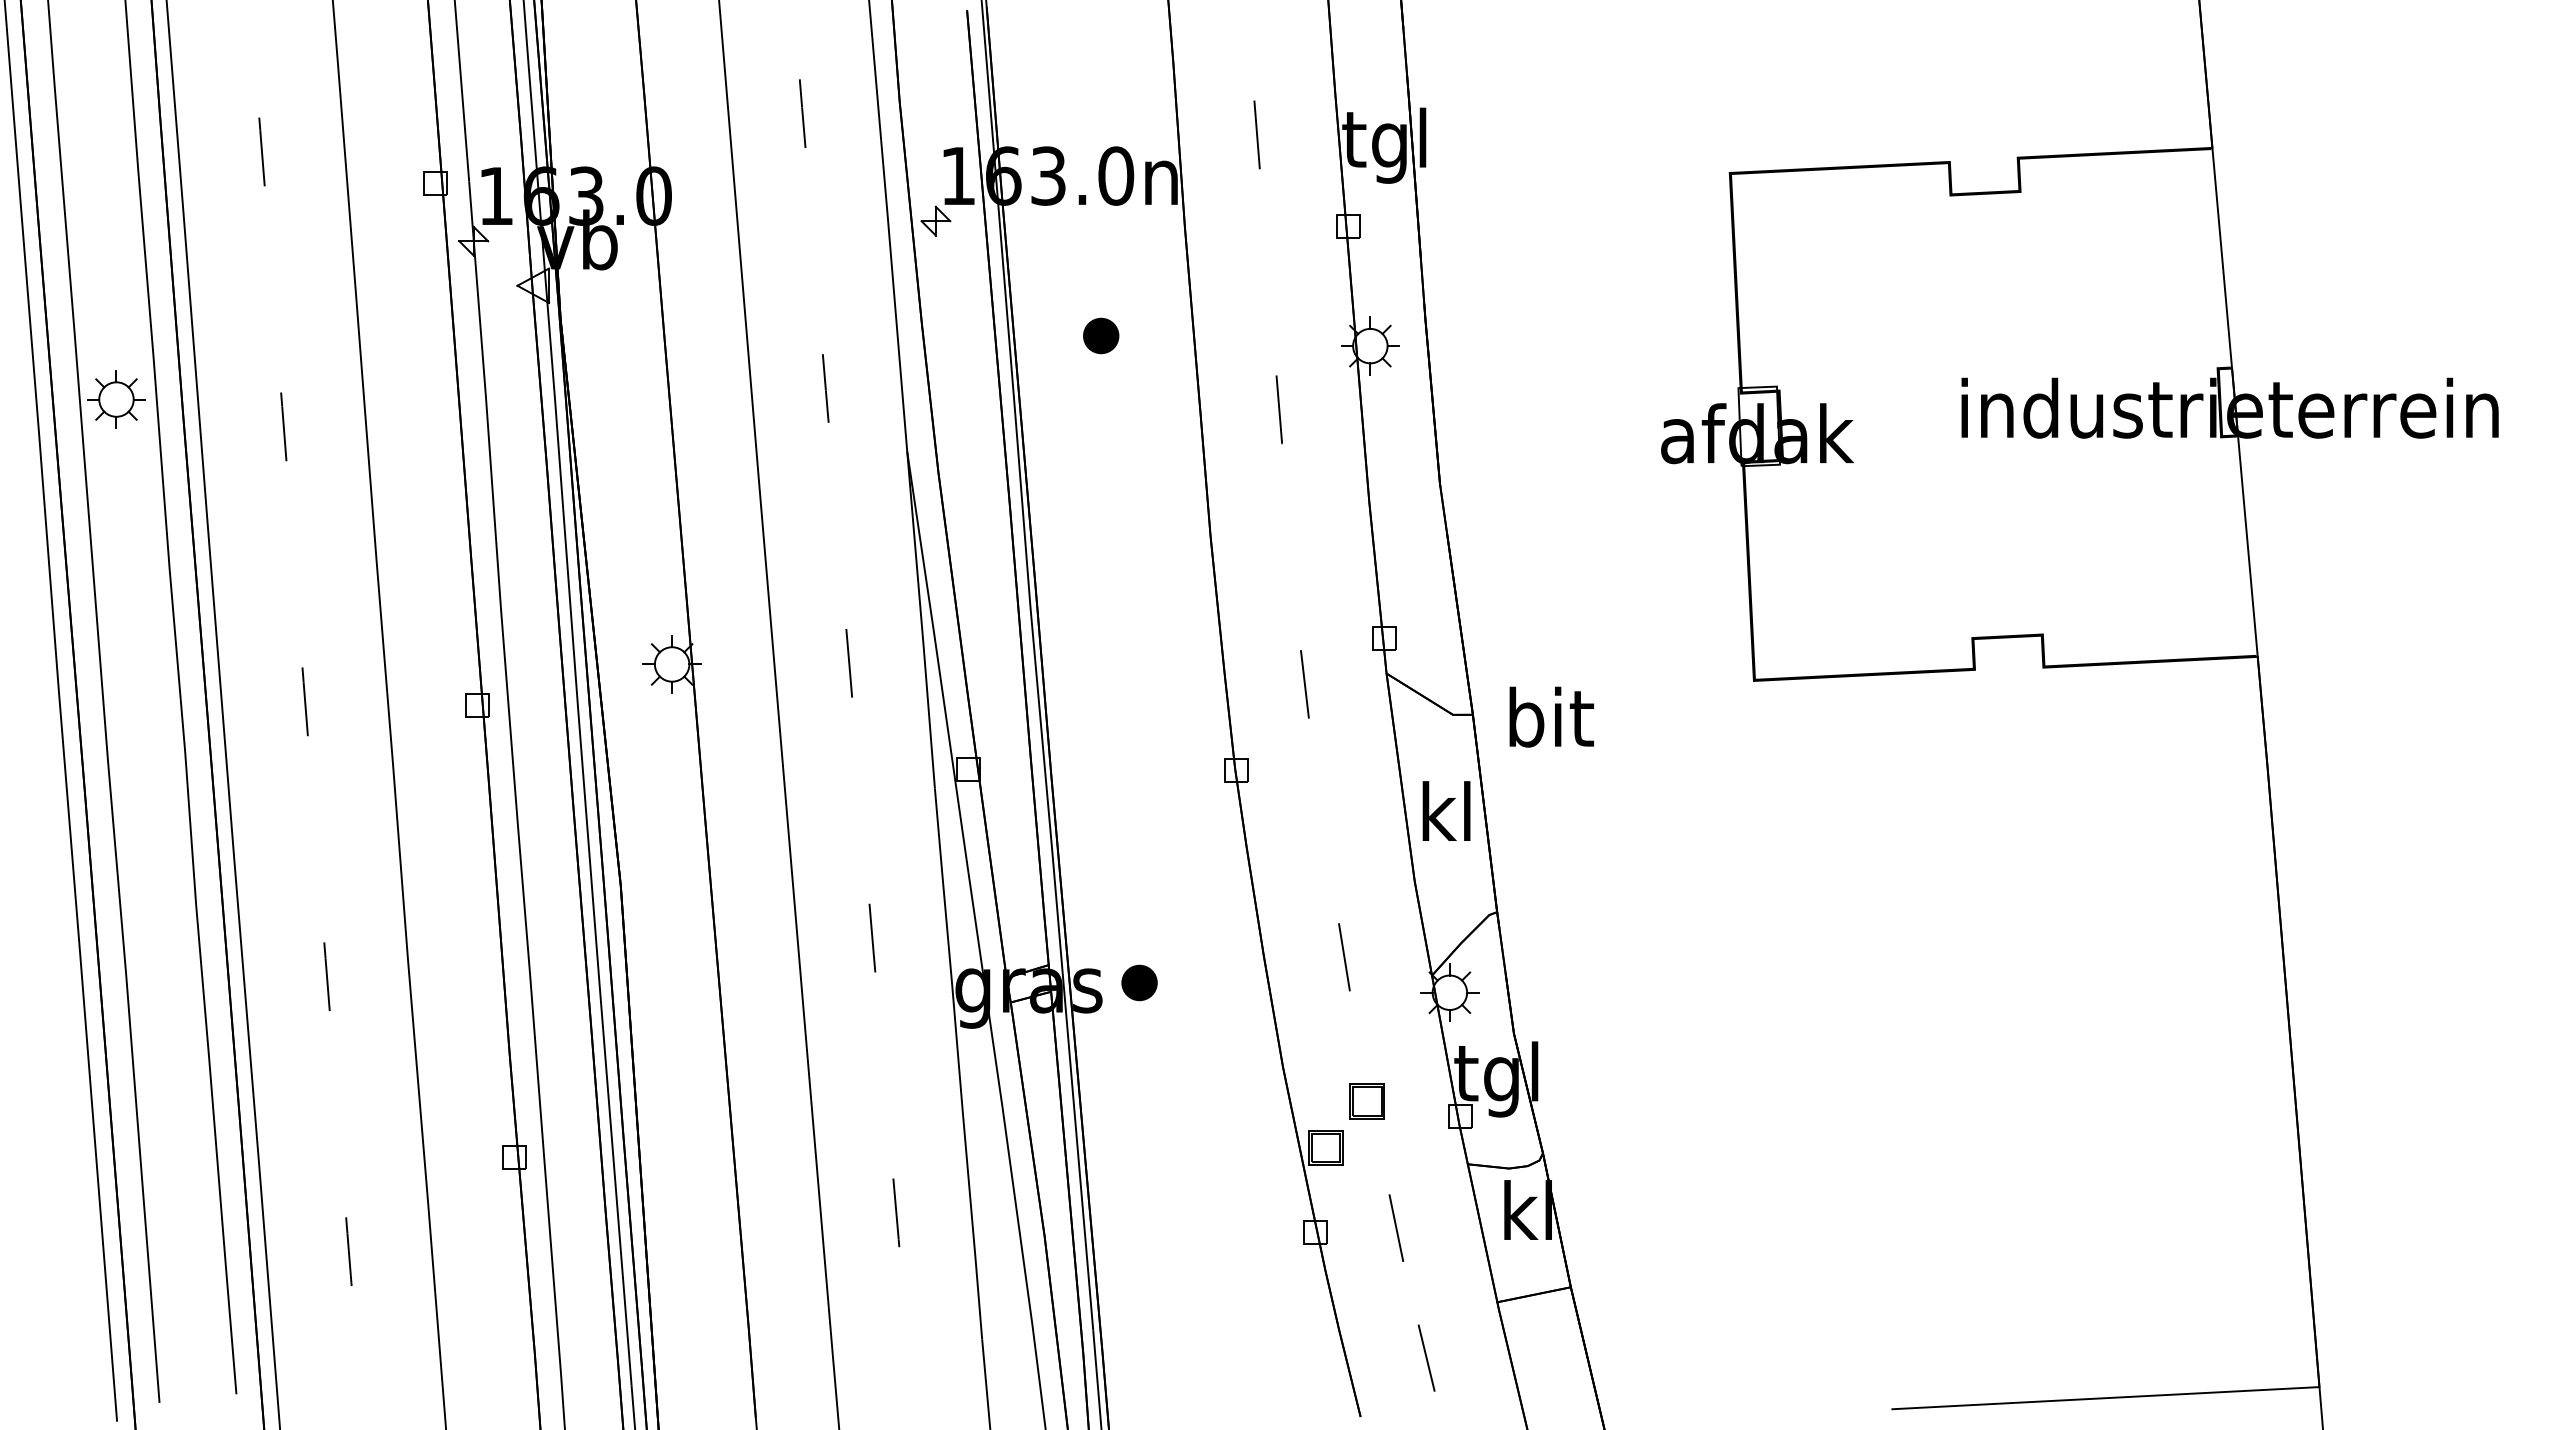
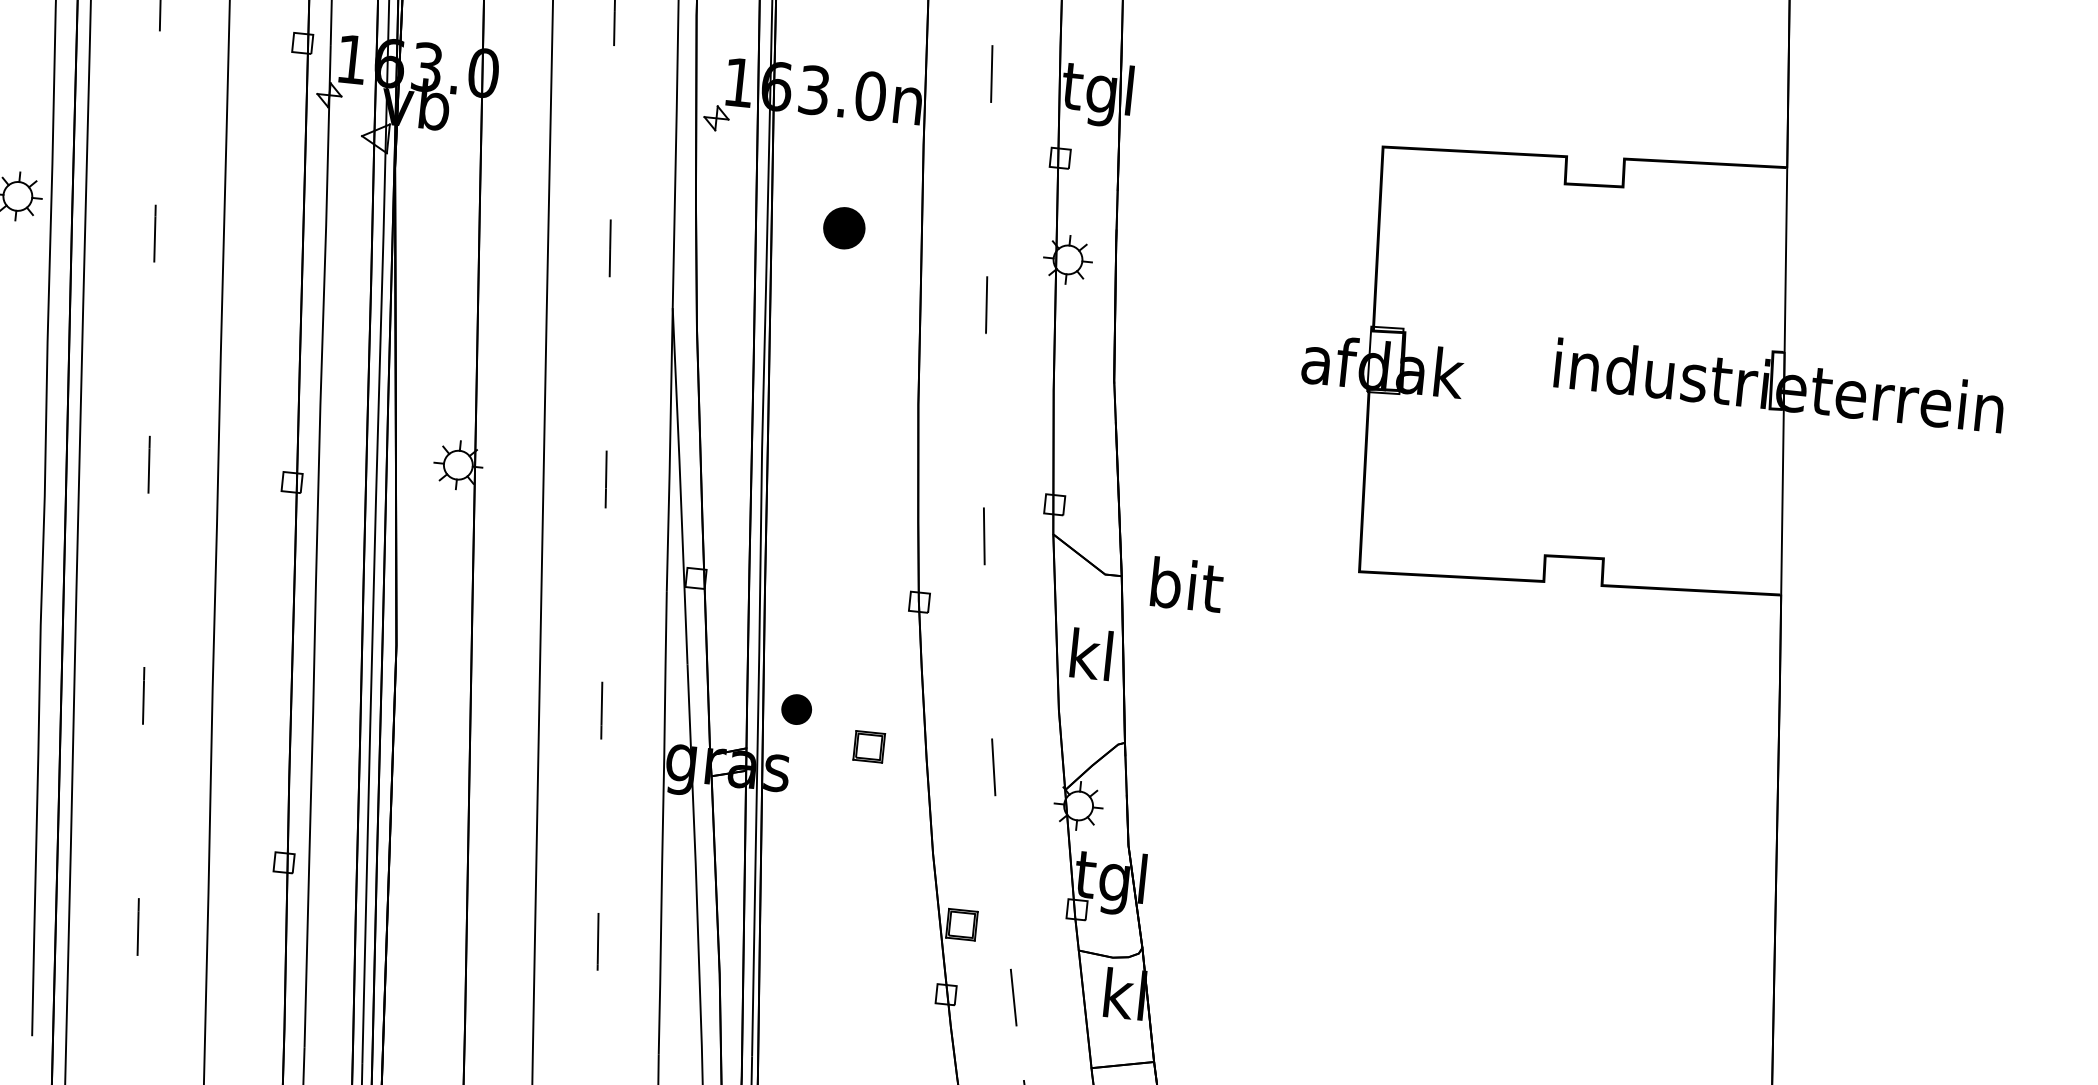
part: (1101, 335) -> (844, 227), size x1.4
part: (1139, 982) -> (796, 709), moved
part: (1366, 1101) -> (868, 746), moved

